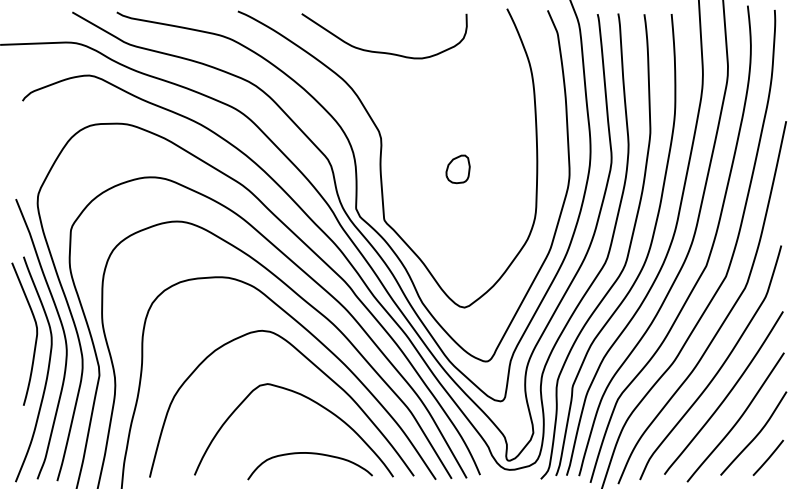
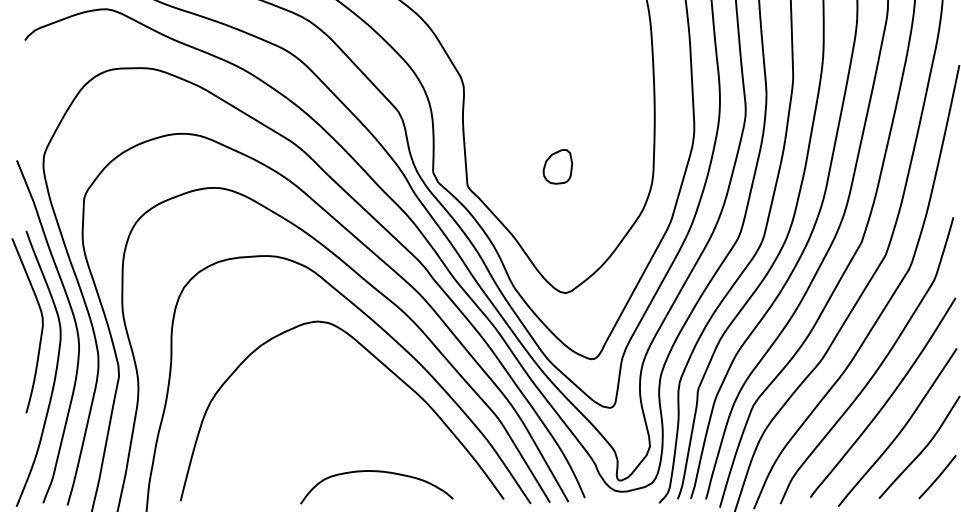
part: (457, 169) -> (557, 167), moved
curve: (313, 402) -> (380, 409), removed

